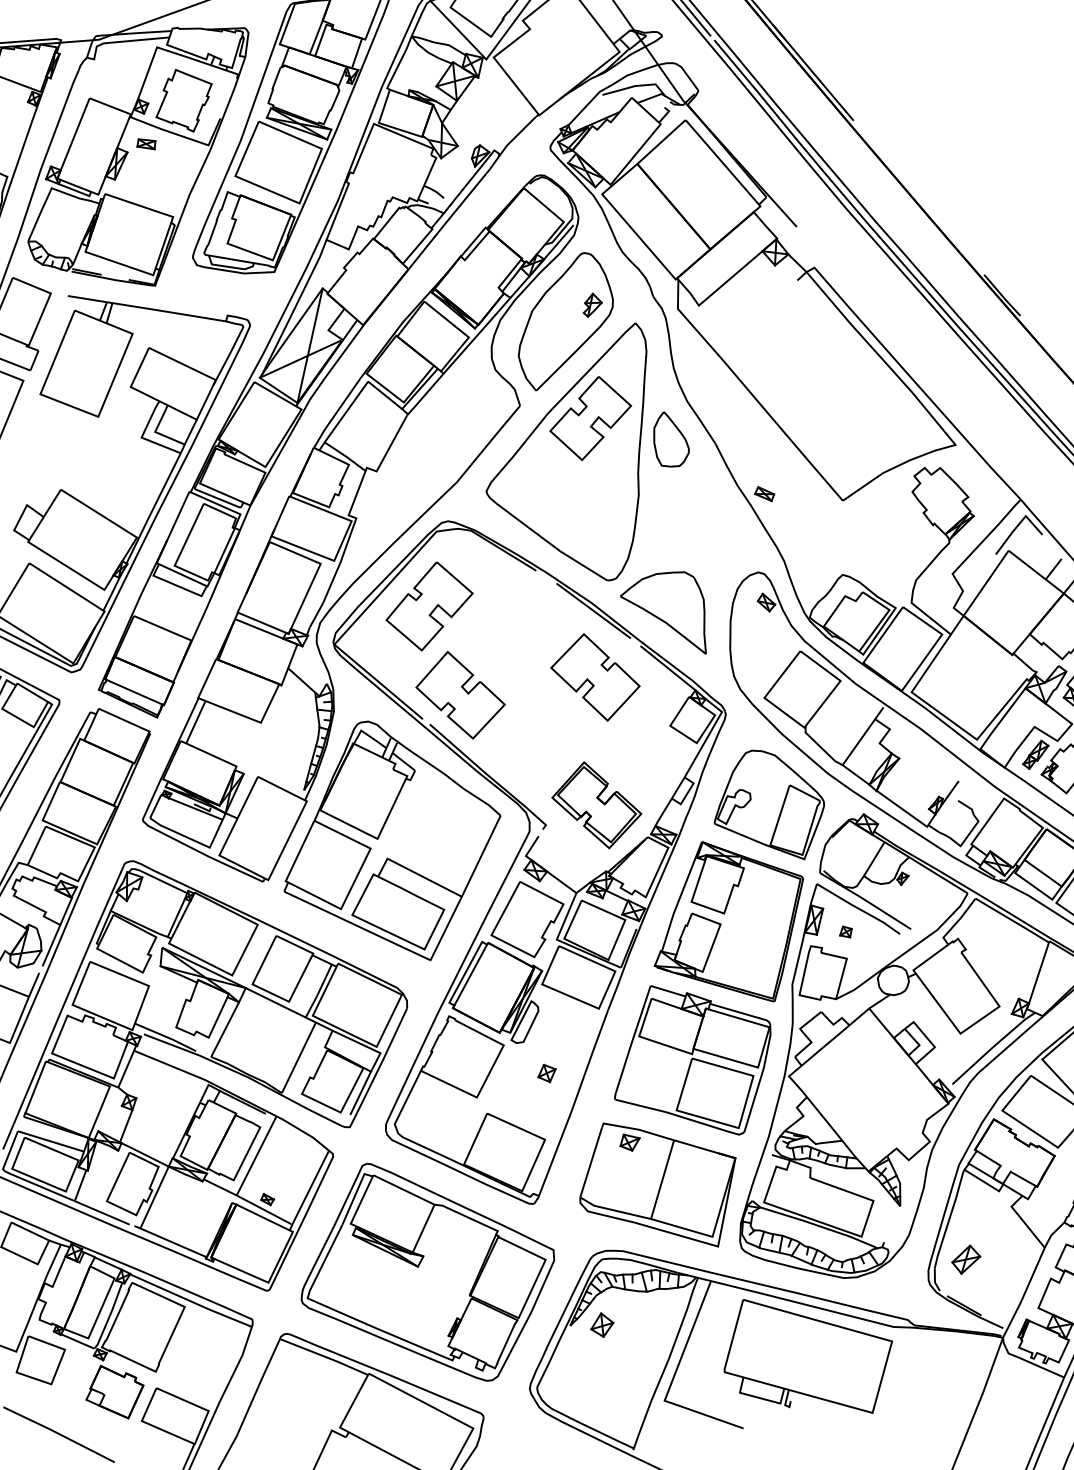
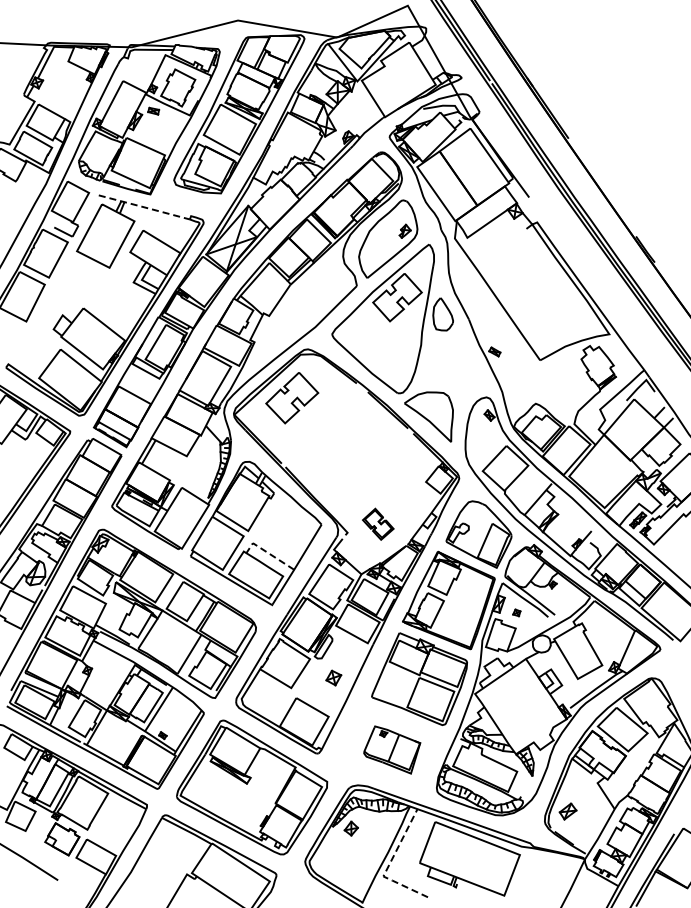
line: (147, 308) -> (144, 207), solid -> dashed
part: (594, 677) -> (384, 449), removed
part: (459, 694) -> (304, 451), removed
part: (595, 806) -> (377, 524), size x0.6
line: (413, 871) -> (267, 552), solid -> dashed
part: (546, 1074) -> (333, 678), size x1.4
part: (656, 1184) -> (391, 749), size x0.6
line: (671, 1381) -> (388, 865), solid -> dashed

